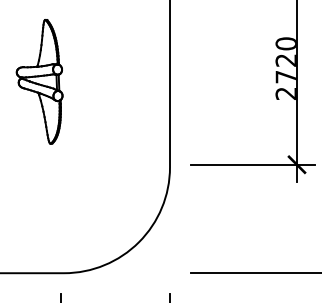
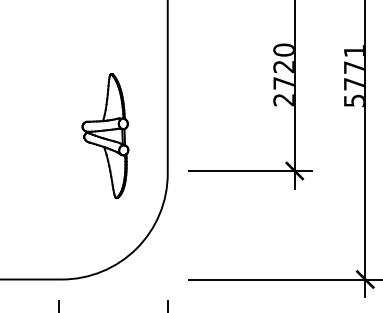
part: (39, 81) -> (105, 135), moved

